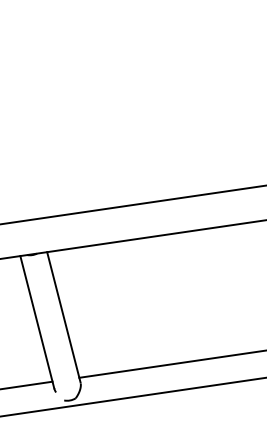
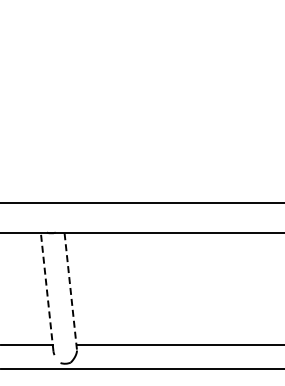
line: (63, 317) -> (70, 291), solid -> dashed
line: (37, 321) -> (47, 291), solid -> dashed

